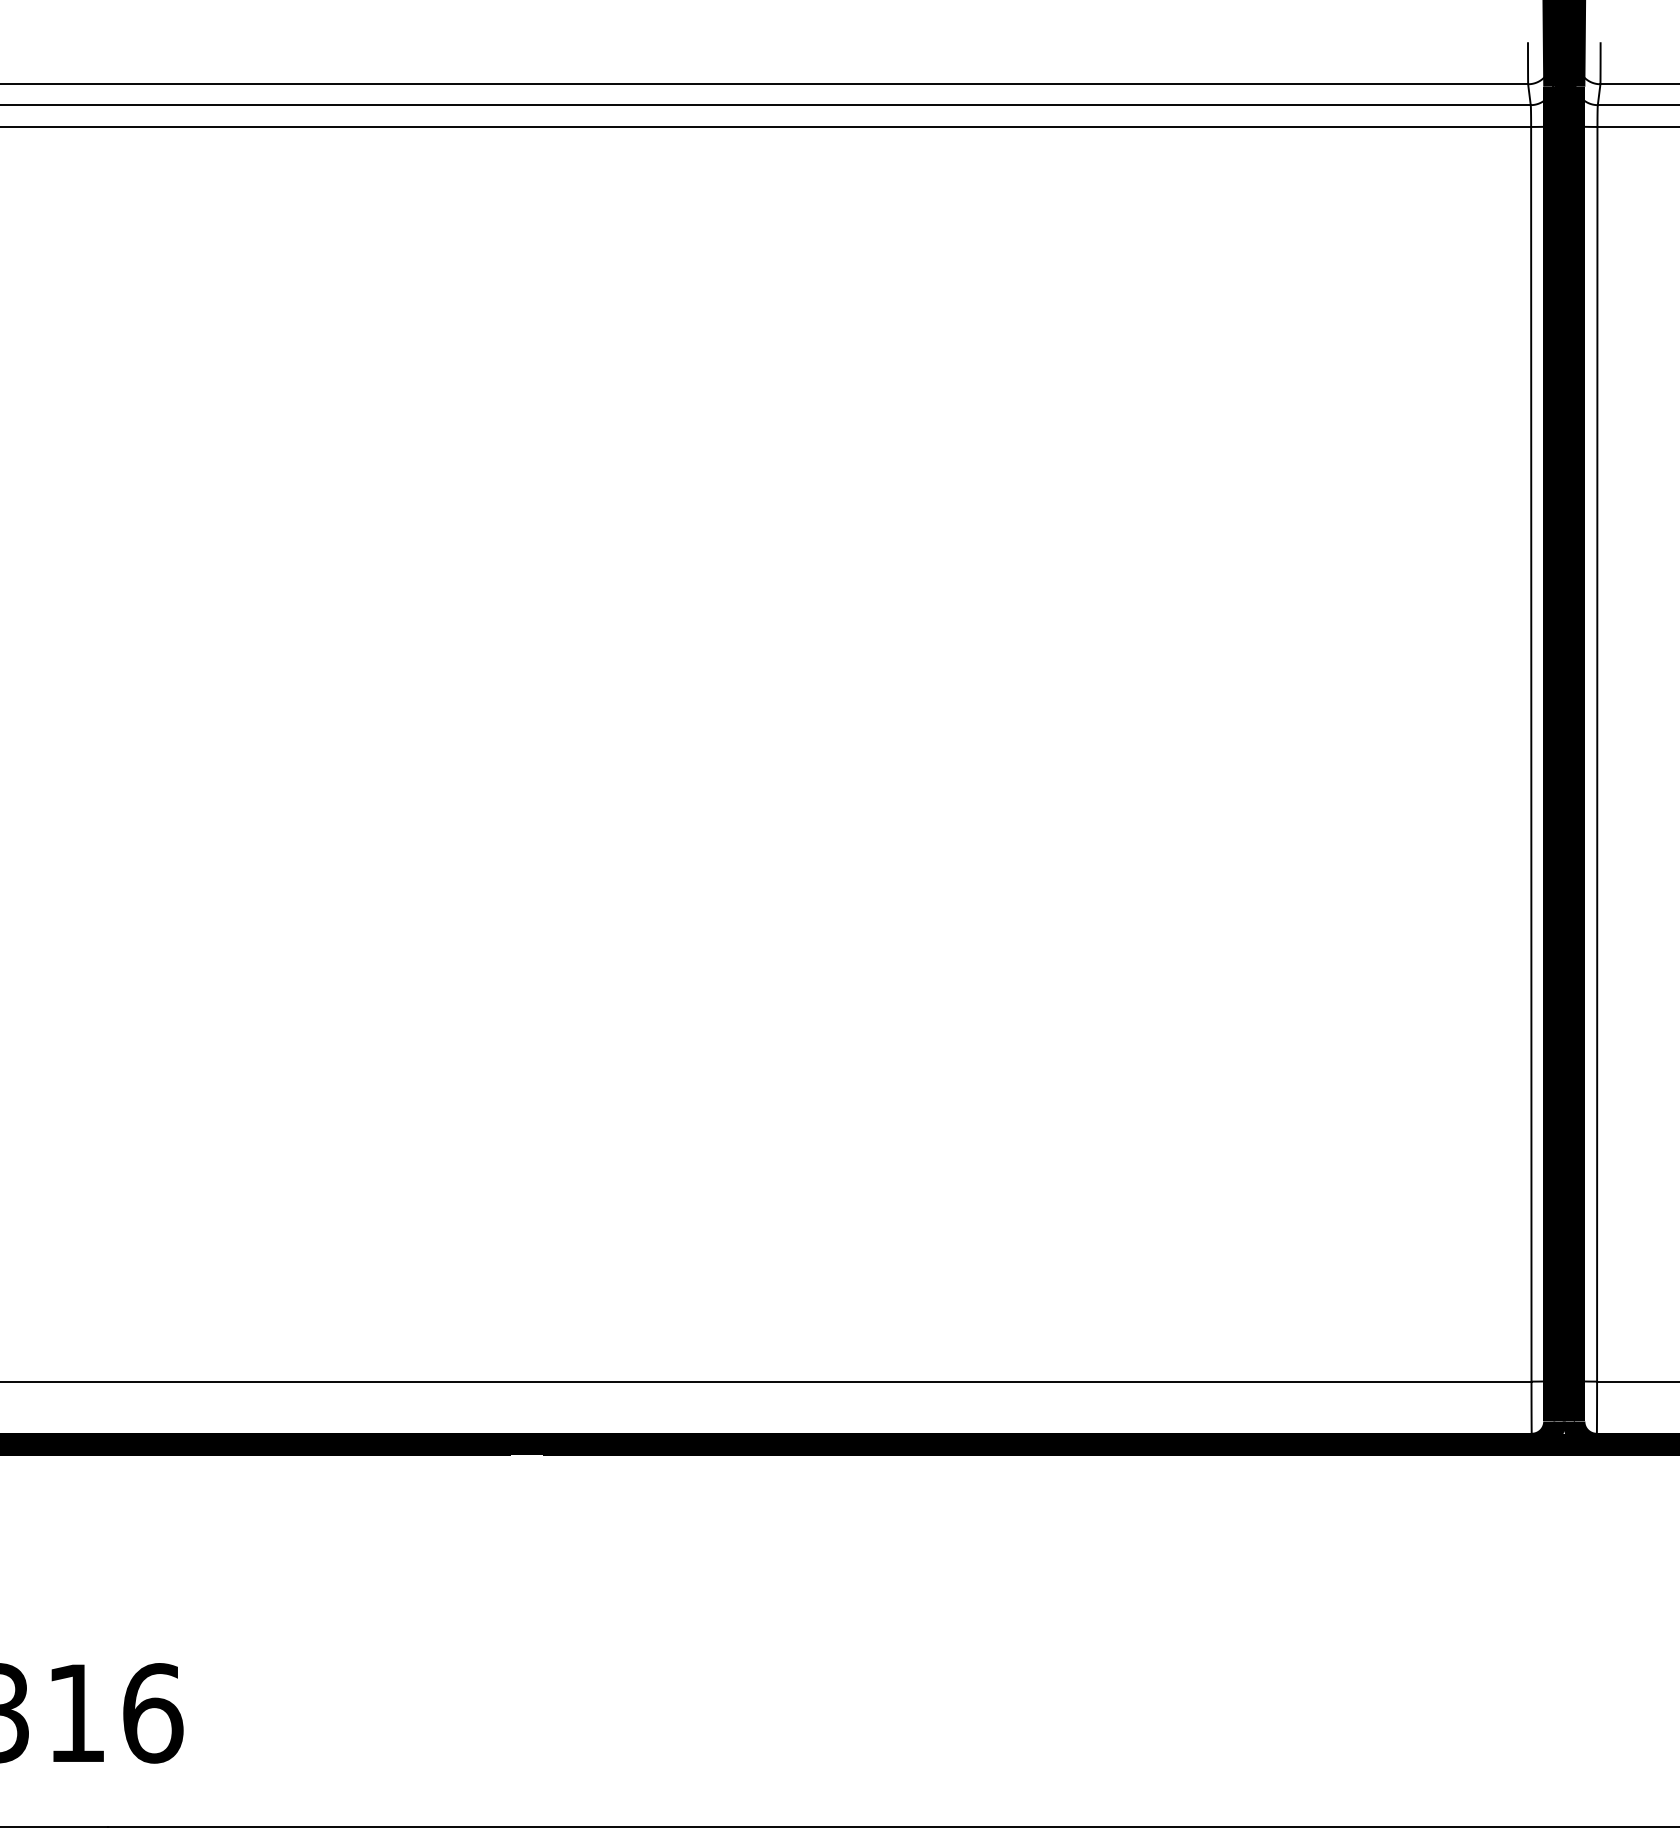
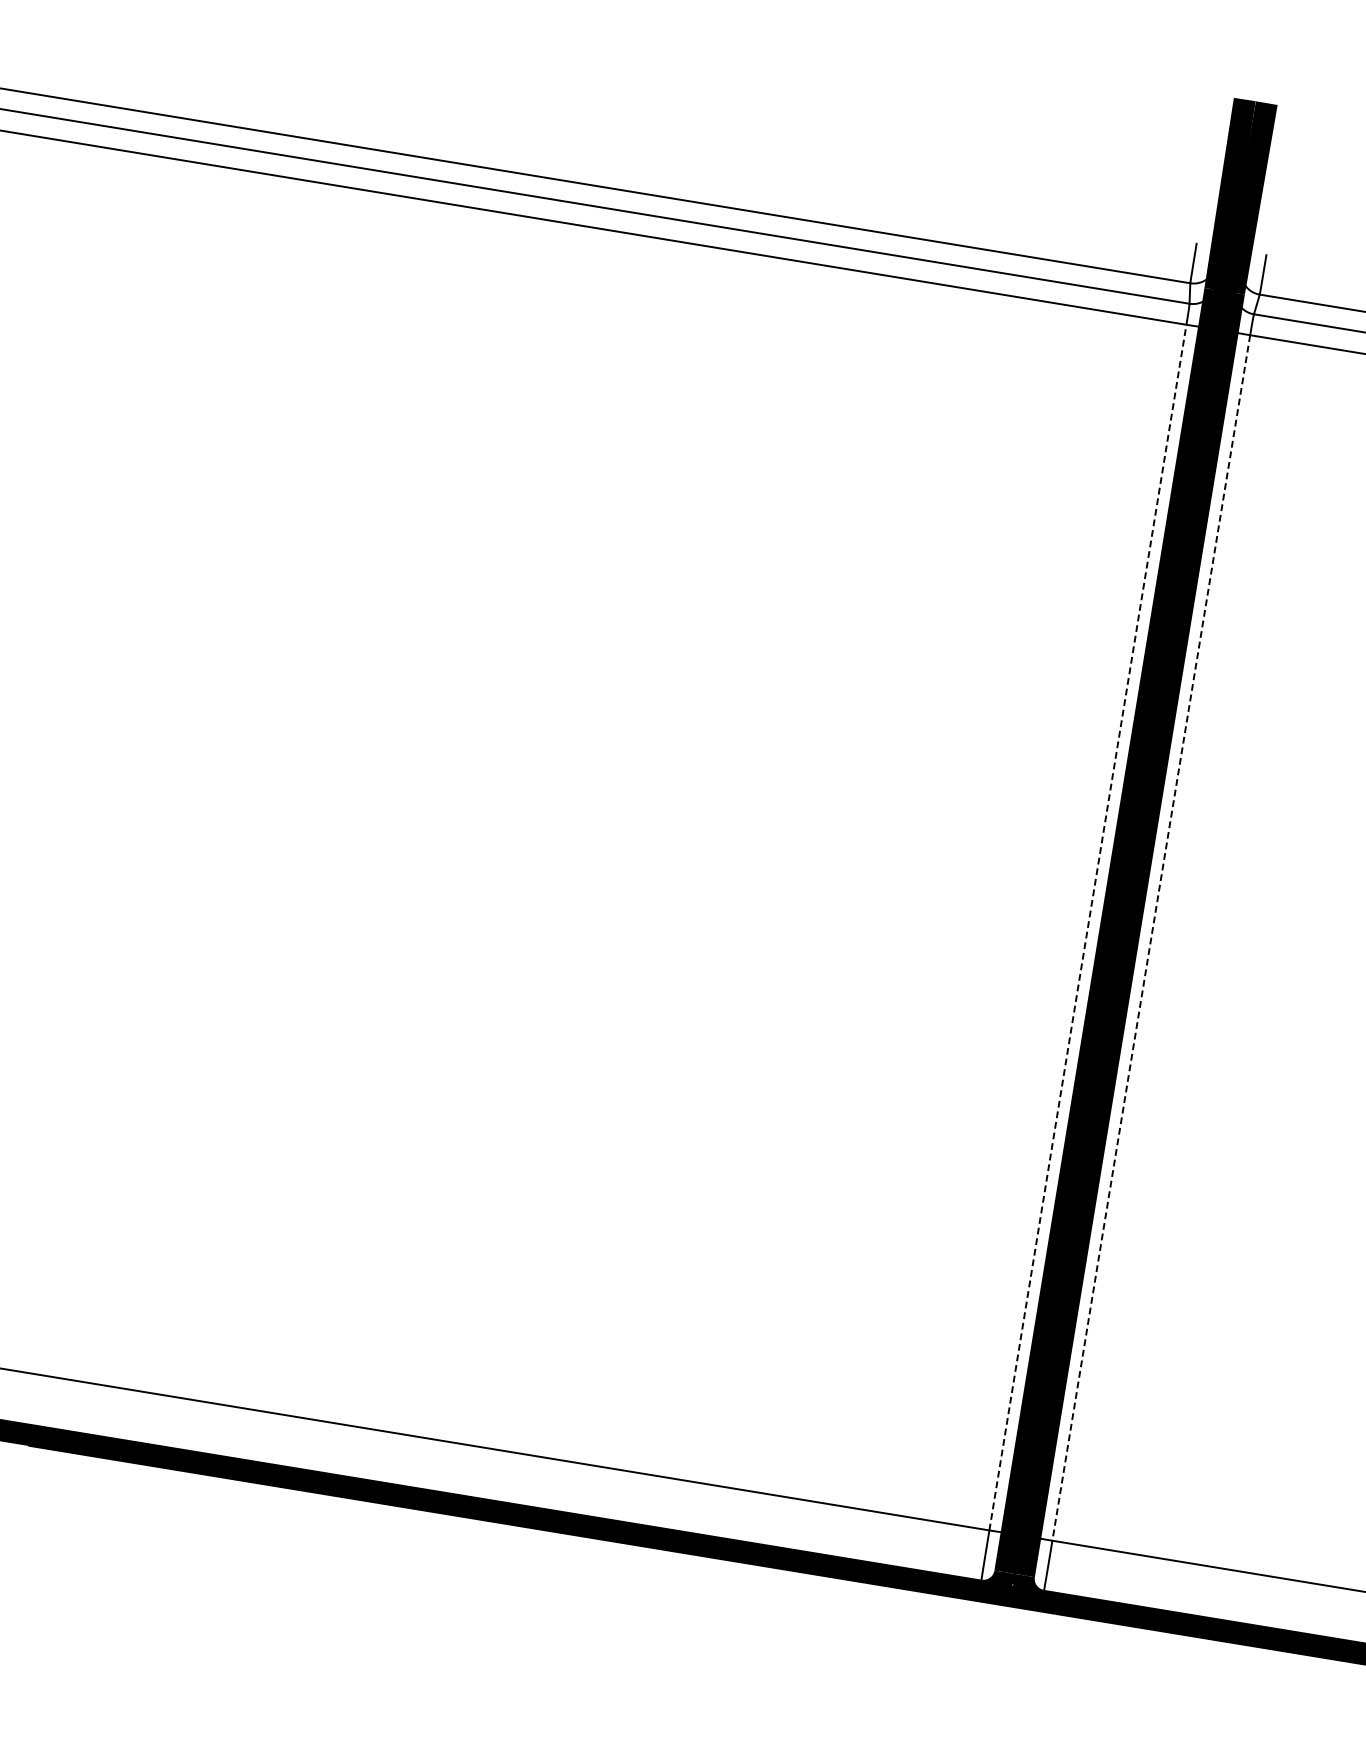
line: (1531, 753) -> (1088, 926), solid -> dashed
line: (1597, 754) -> (1151, 938), solid -> dashed

